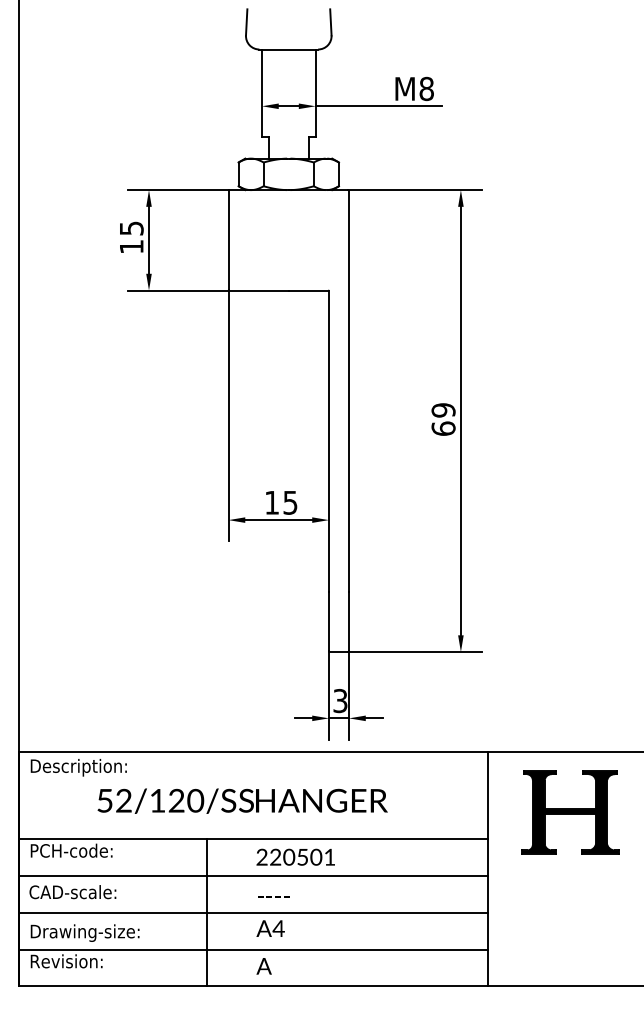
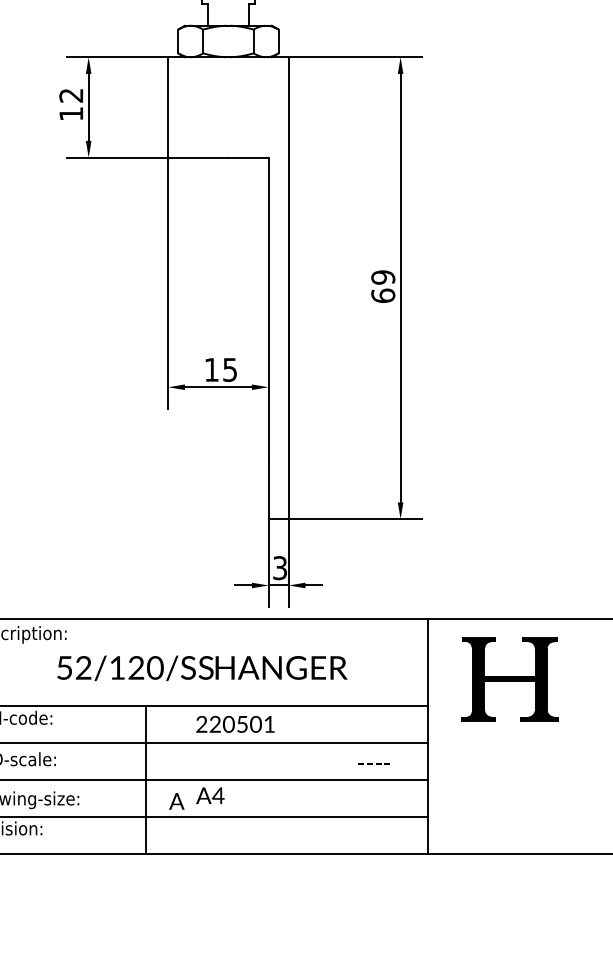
text: (131, 228) -> (71, 95), 15 -> 12
text: (242, 800) -> (202, 667), moved
text: (273, 896) -> (374, 763), moved
text: (263, 966) -> (176, 801), moved

